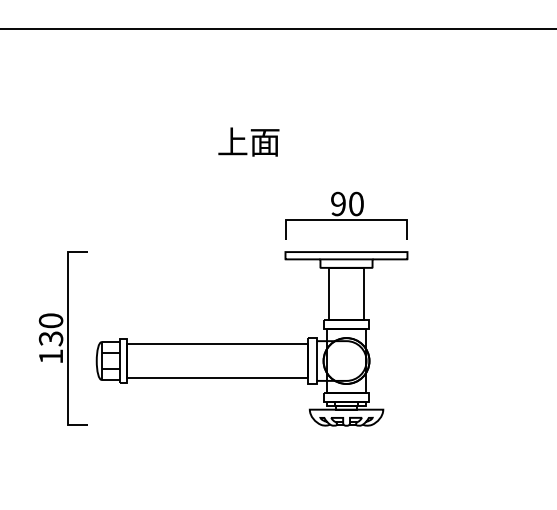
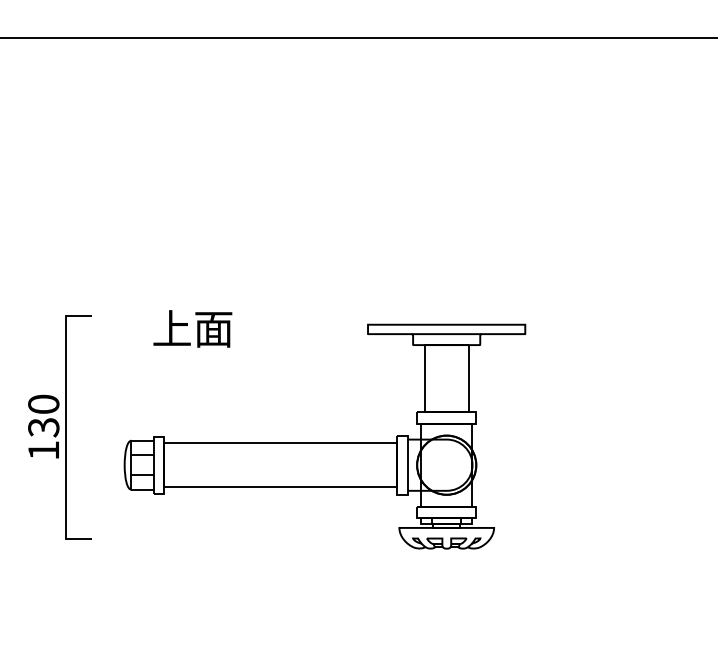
text: (248, 141) -> (192, 328), moved
part: (346, 216) -> (446, 278), removed
part: (63, 338) -> (59, 427), moved

